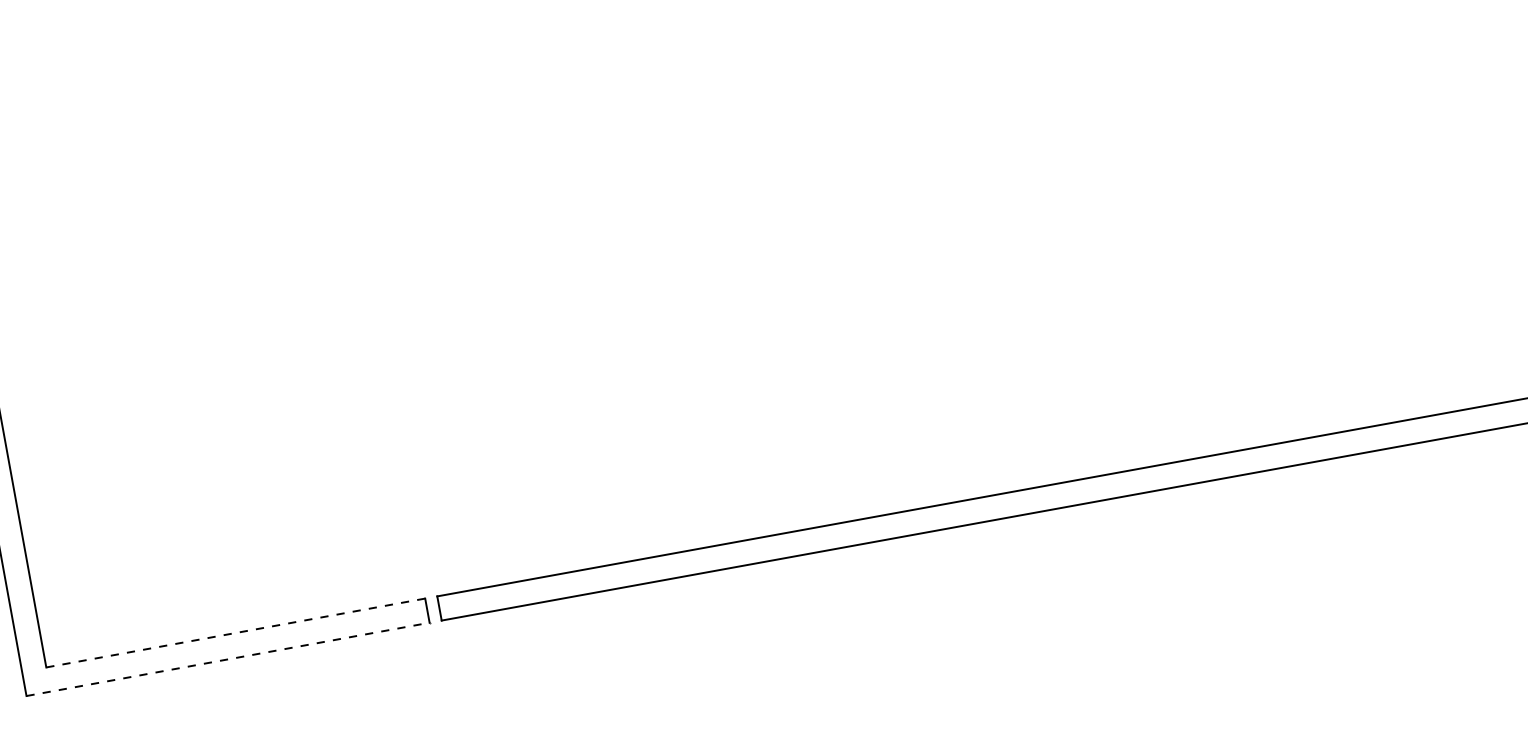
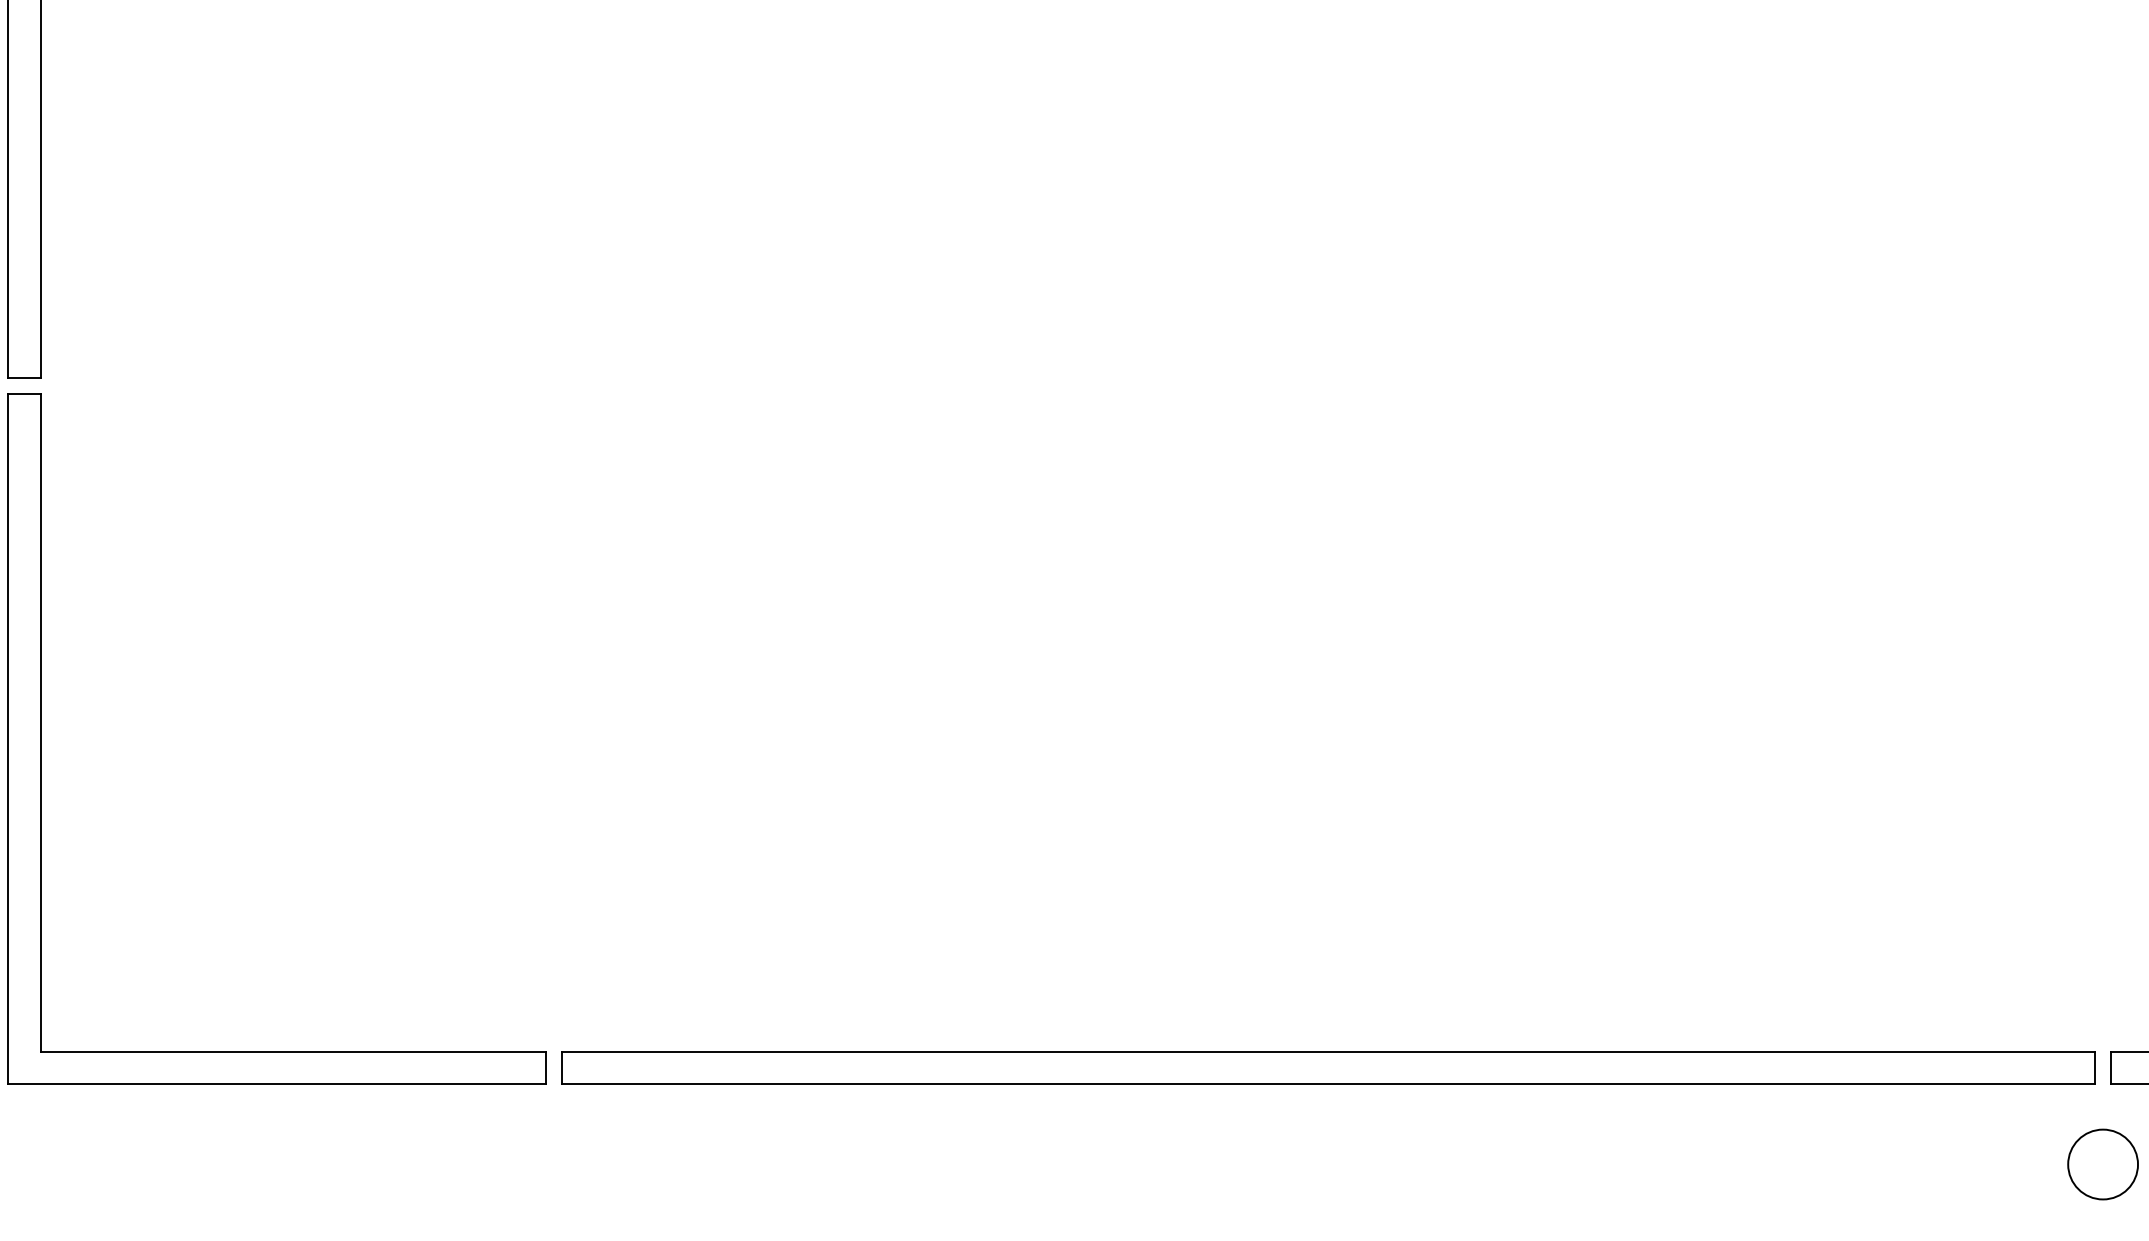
line: (235, 632) -> (292, 1051), dashed -> solid
line: (227, 659) -> (276, 1083), dashed -> solid

